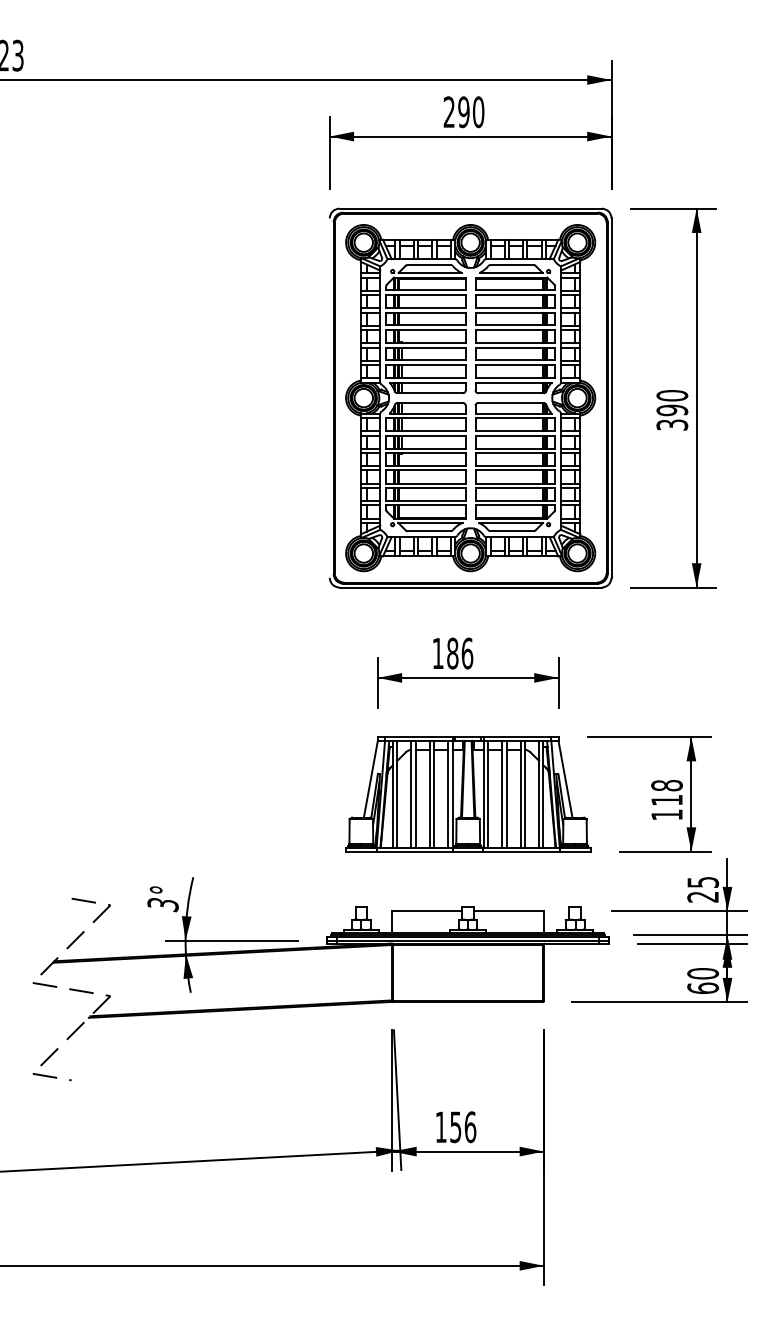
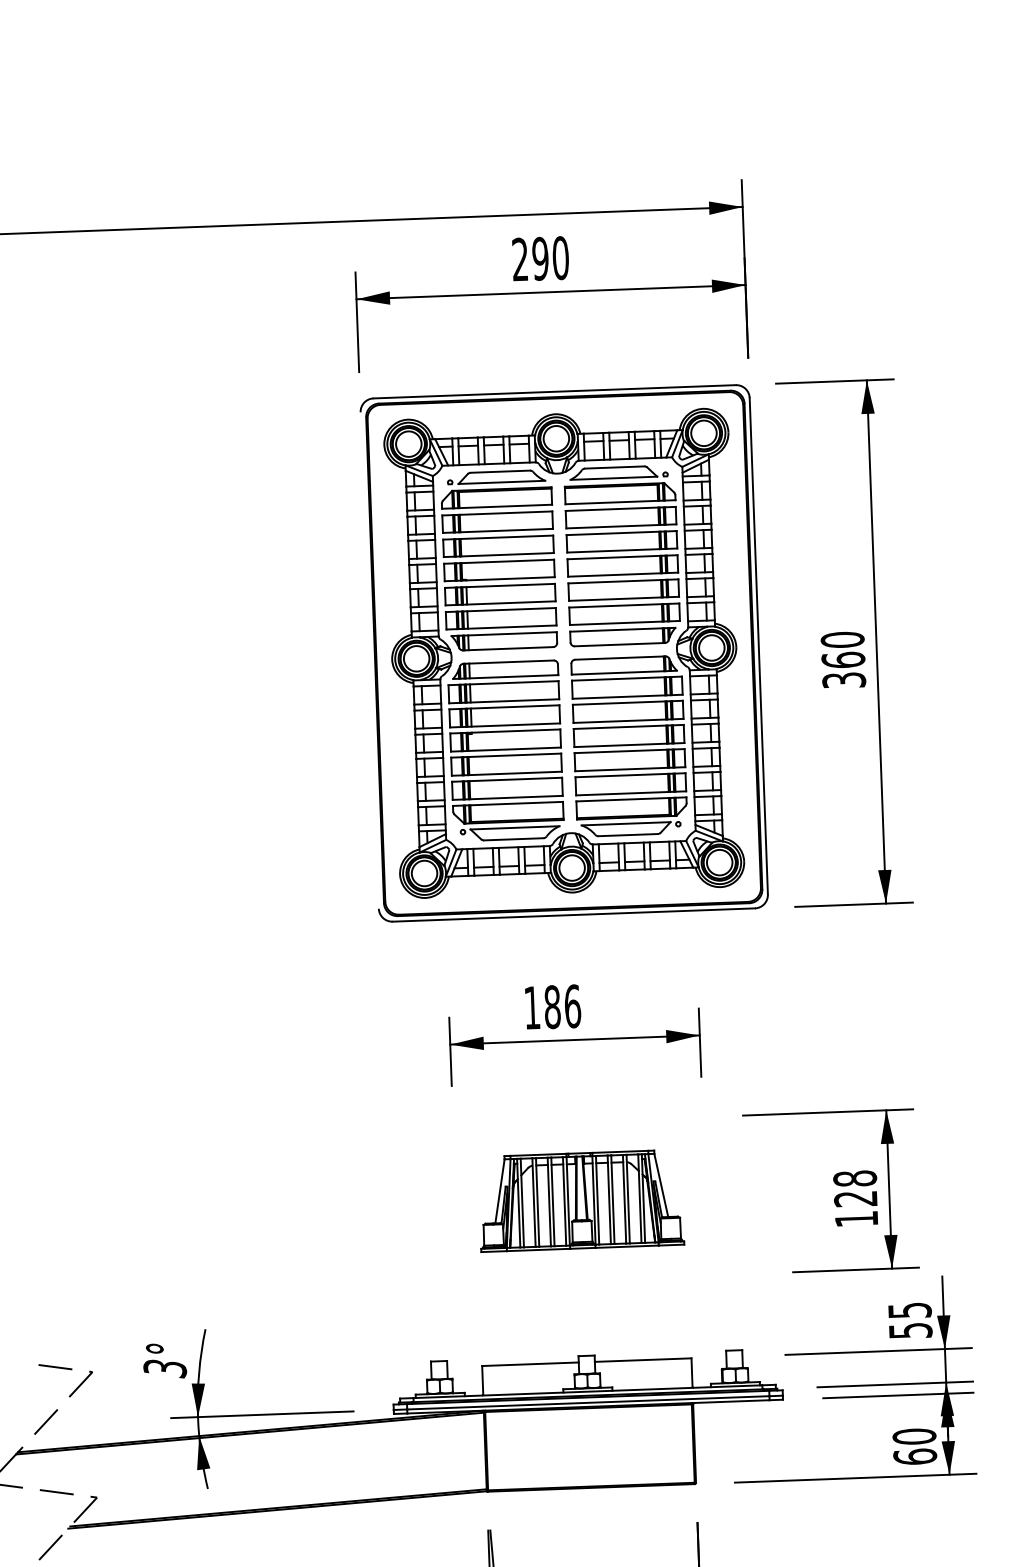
text: (672, 410) -> (843, 660), 390 -> 360
part: (468, 794) -> (581, 1200), size x0.6
text: (666, 800) -> (855, 1199), 118 -> 128
text: (703, 896) -> (911, 1329), 25 -> 55

